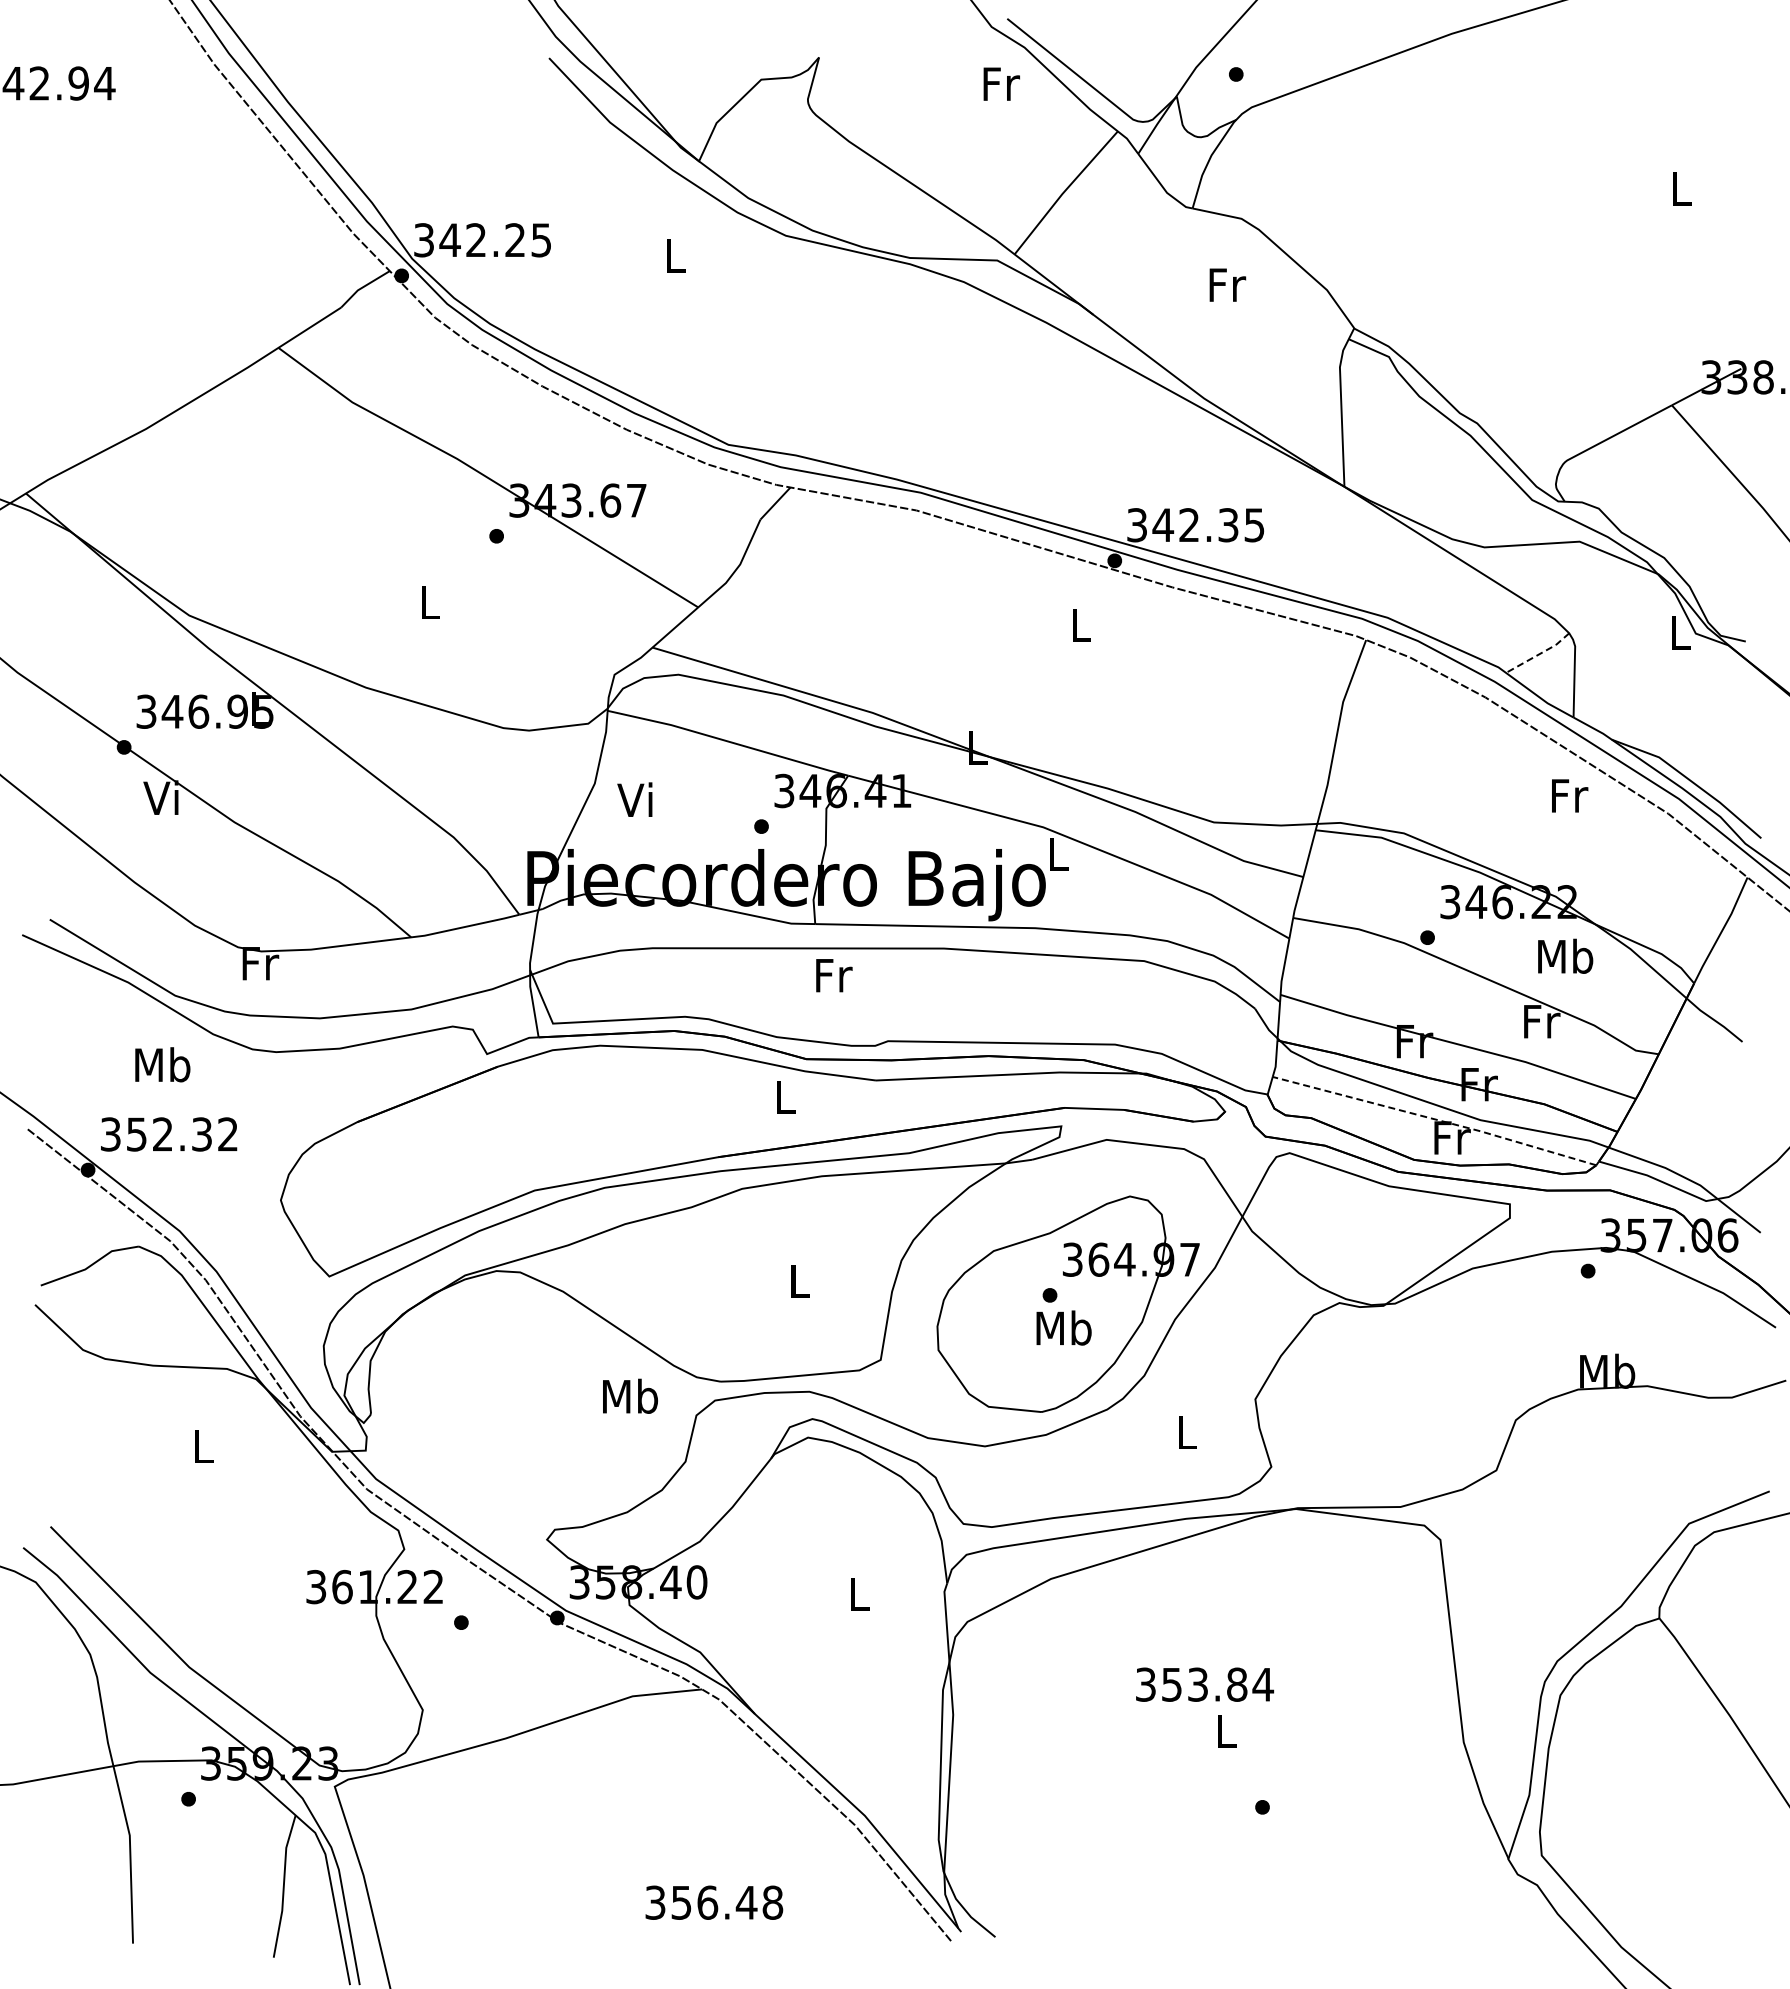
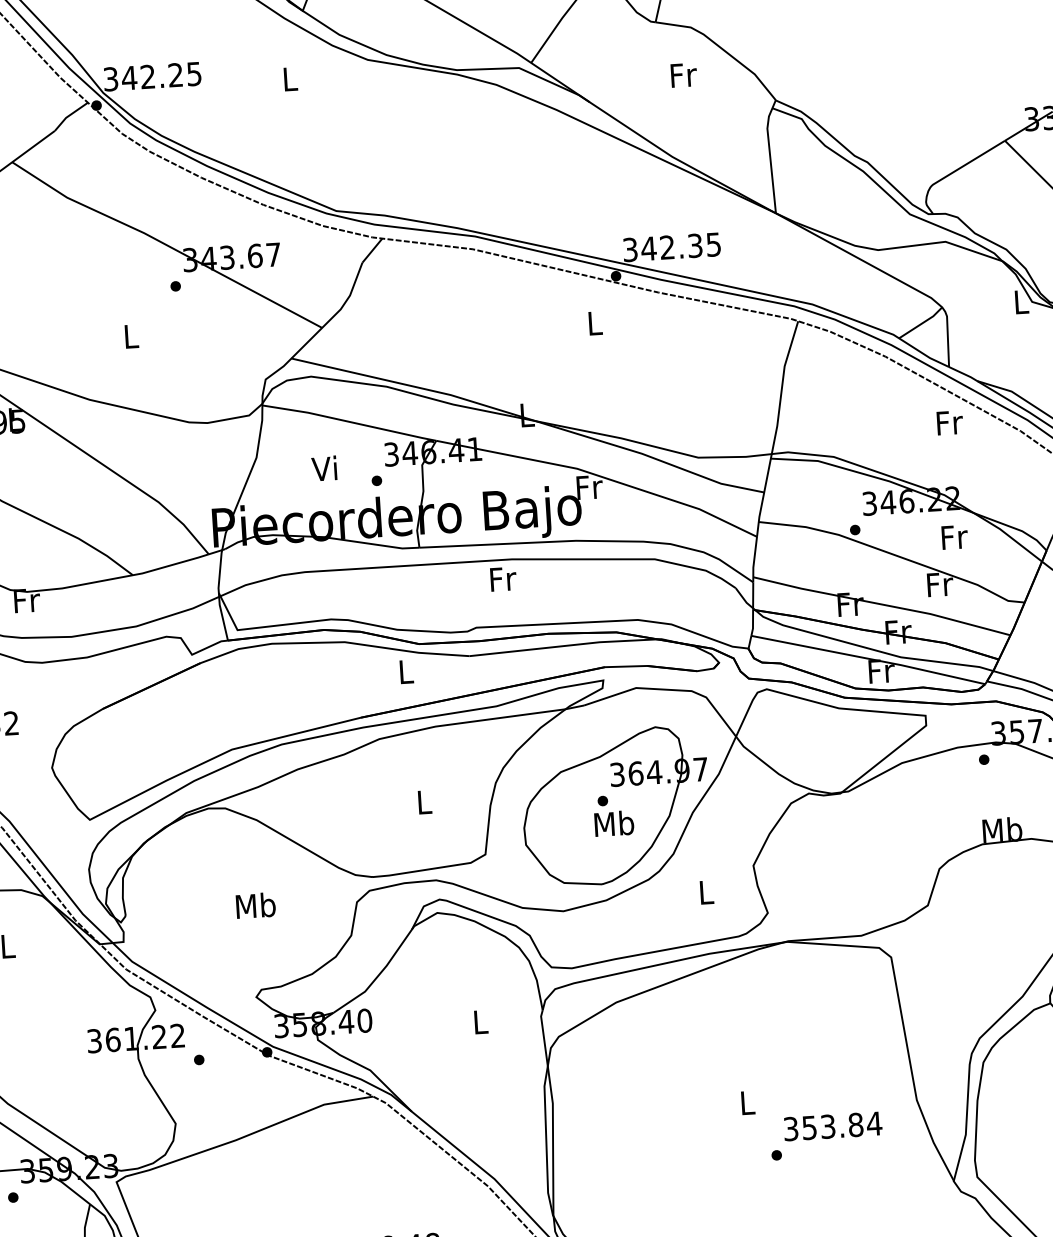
line: (1538, 654) -> (921, 323), dashed -> solid
text: (634, 799) -> (324, 468), moved
text: (1059, 854) -> (589, 487), L -> Fr
text: (1565, 955) -> (953, 536), Mb -> Fr
text: (834, 975) -> (503, 579), moved
line: (1435, 1119) -> (868, 658), dashed -> solid
text: (630, 1395) -> (255, 905), moved
text: (1205, 1684) -> (833, 1126), moved

